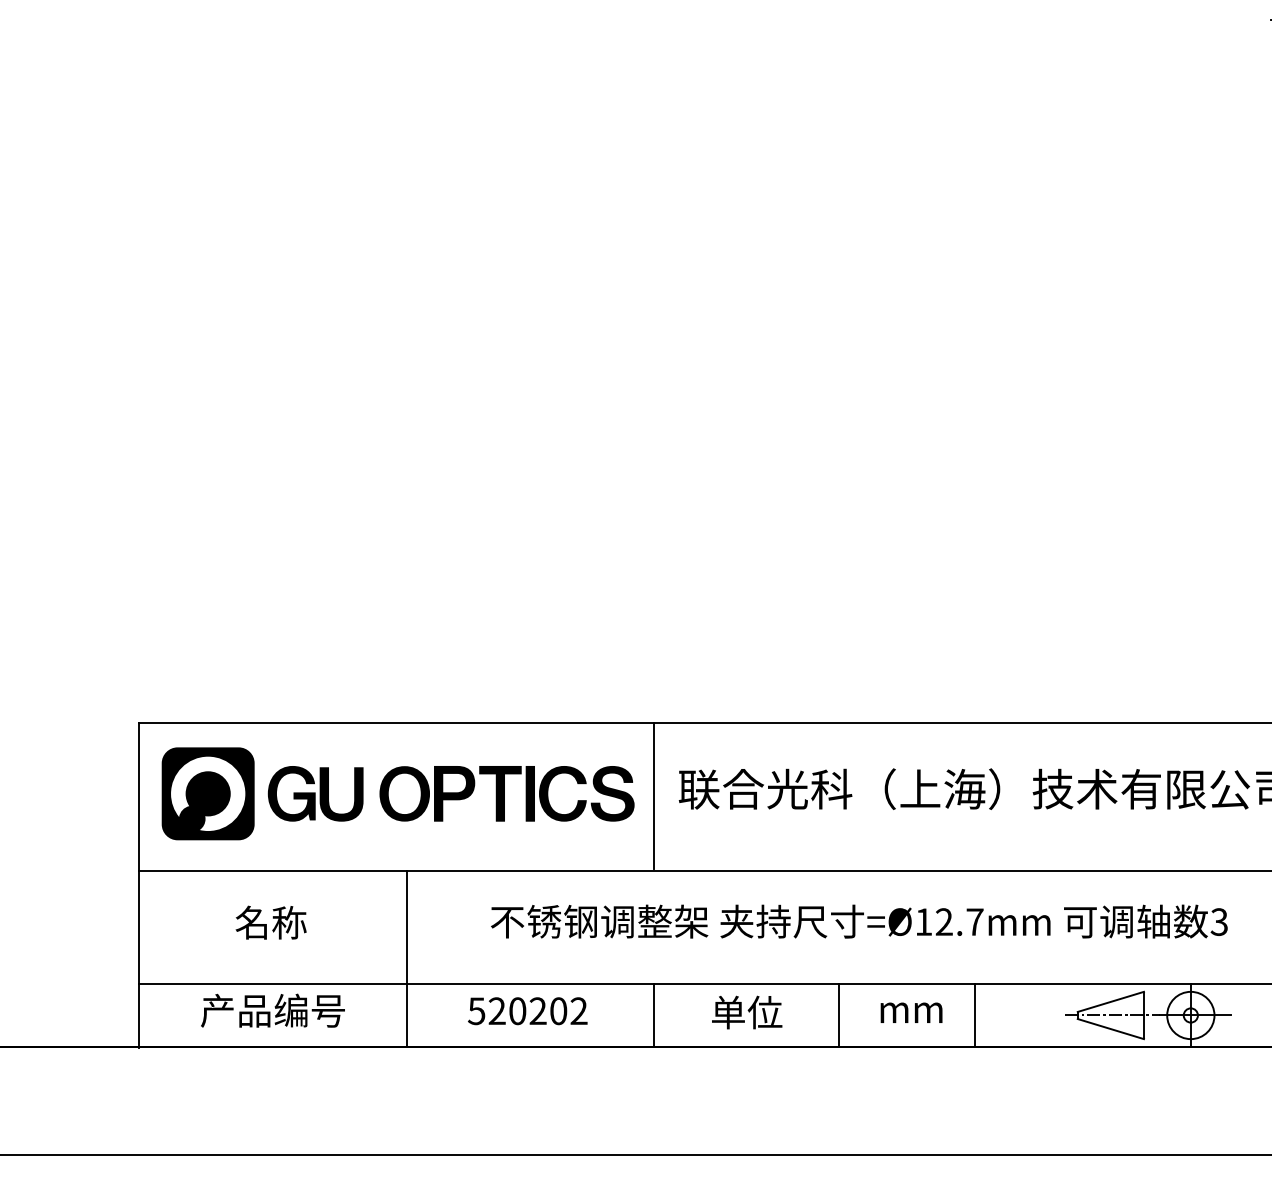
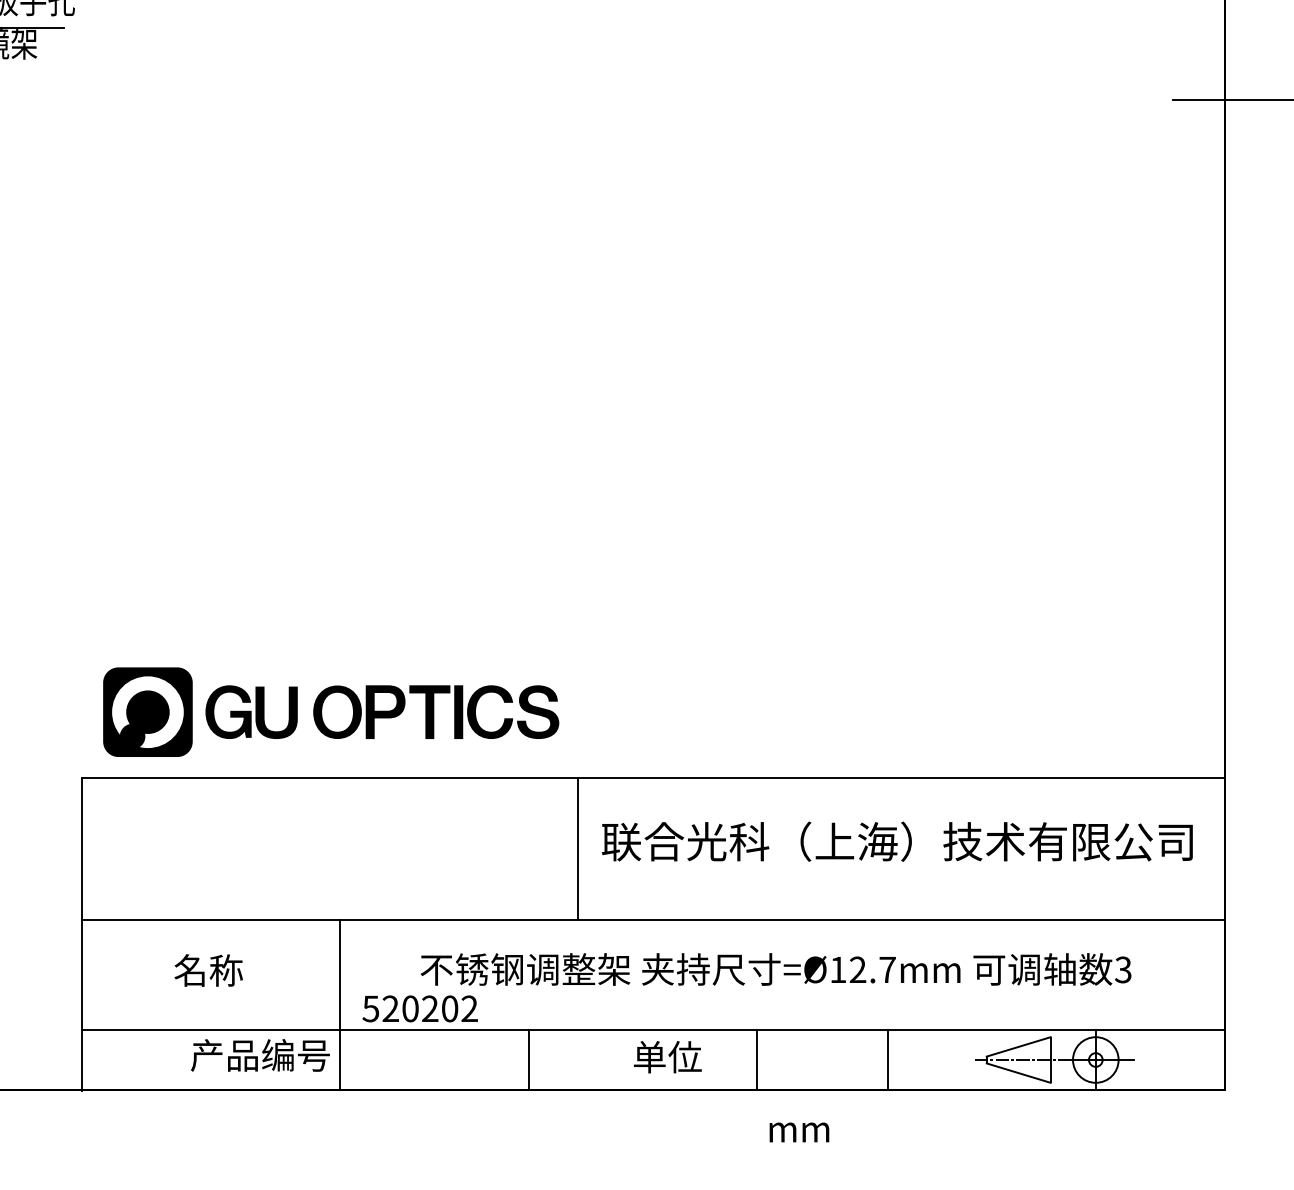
part: (398, 793) -> (331, 711), moved
text: (273, 1010) -> (260, 1055), moved
text: (527, 1010) -> (419, 1008), moved
text: (911, 1012) -> (799, 1132), moved
line: (654, 1014) -> (529, 1059), moved

